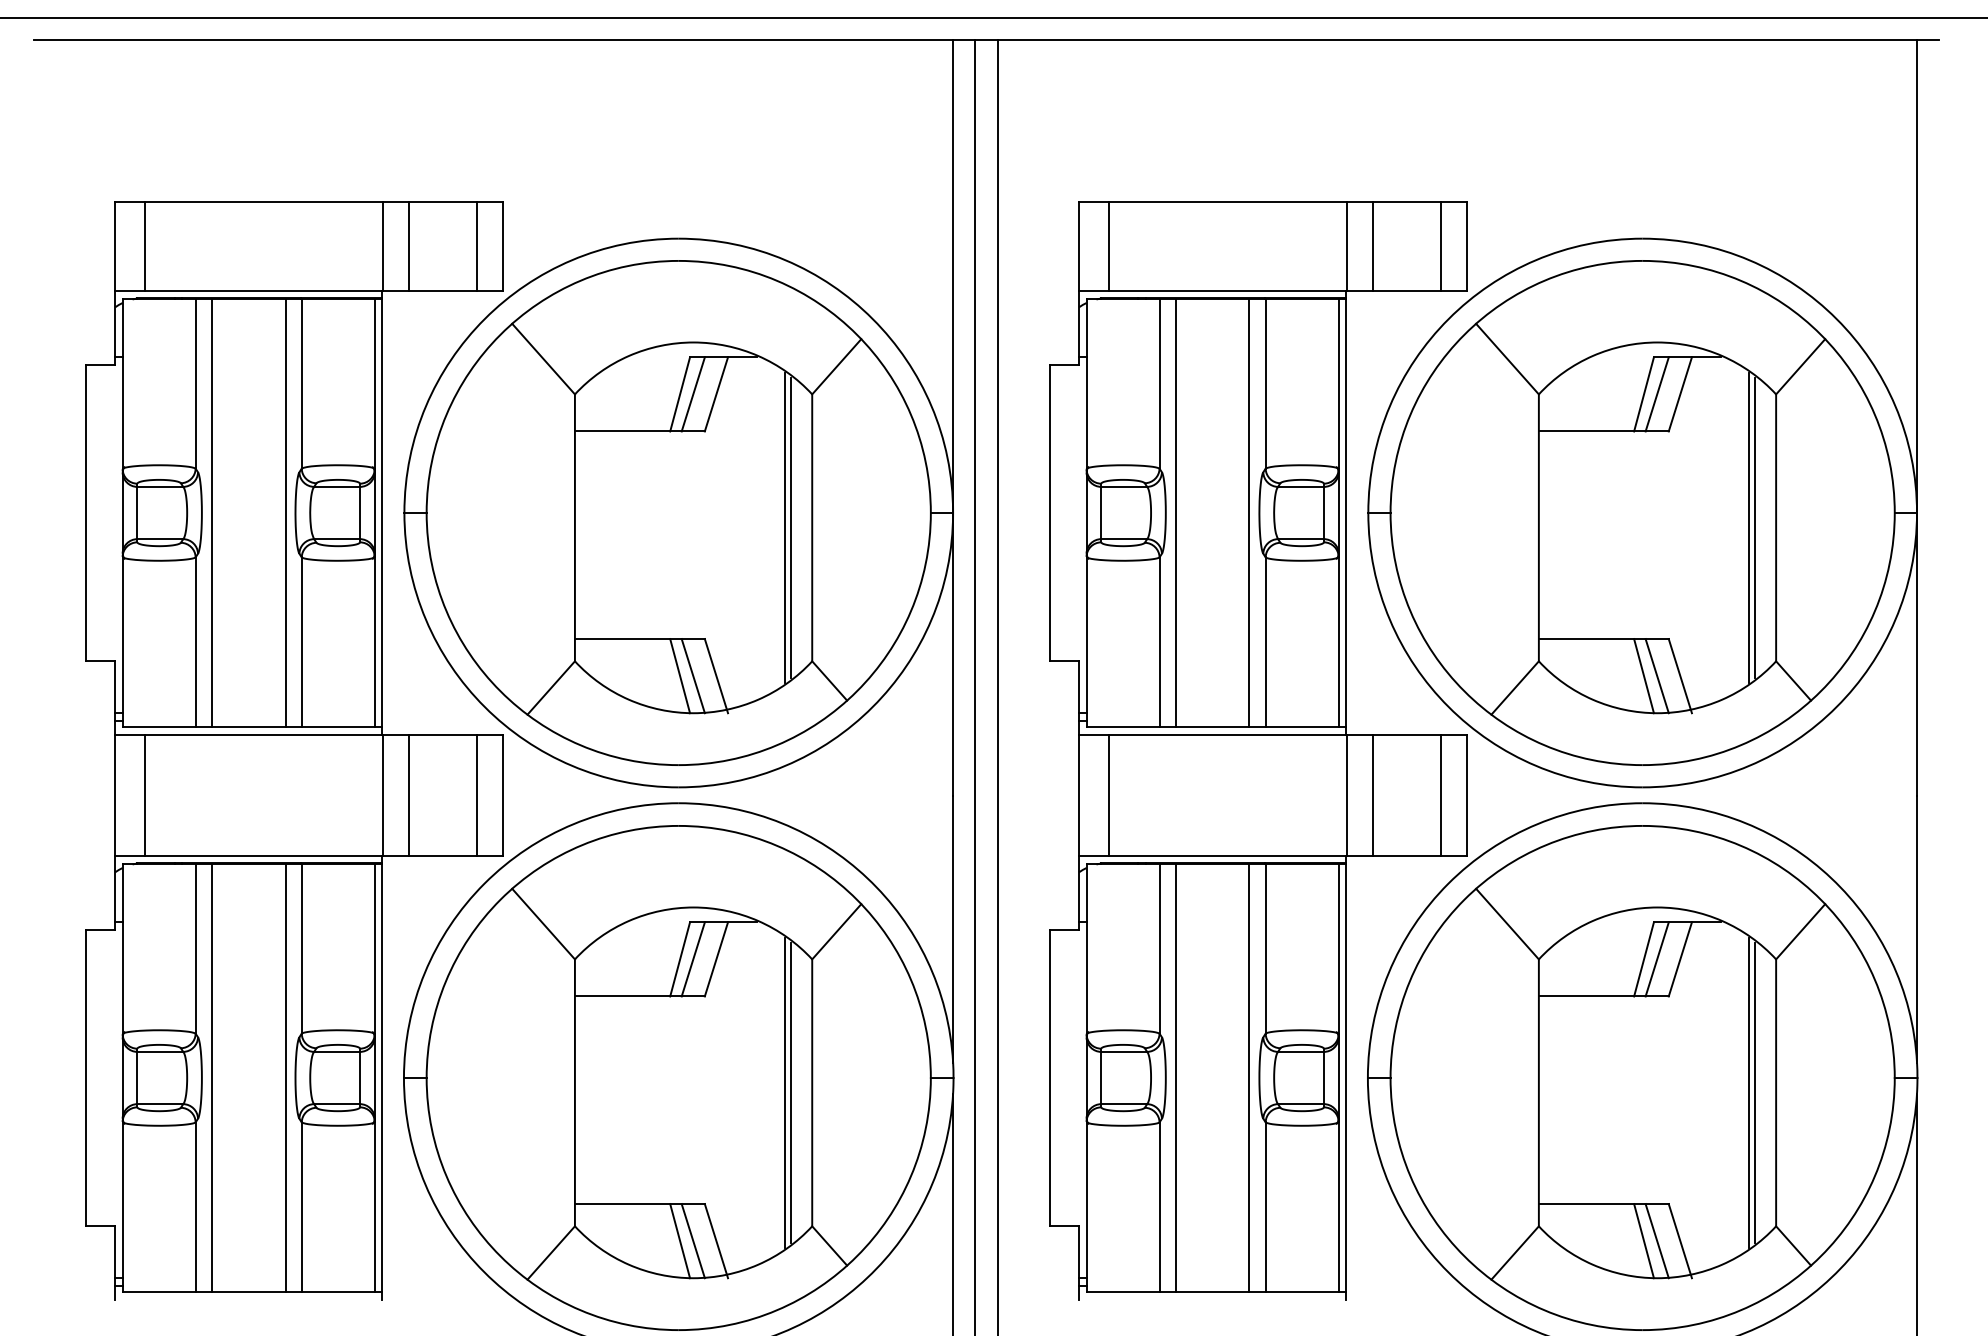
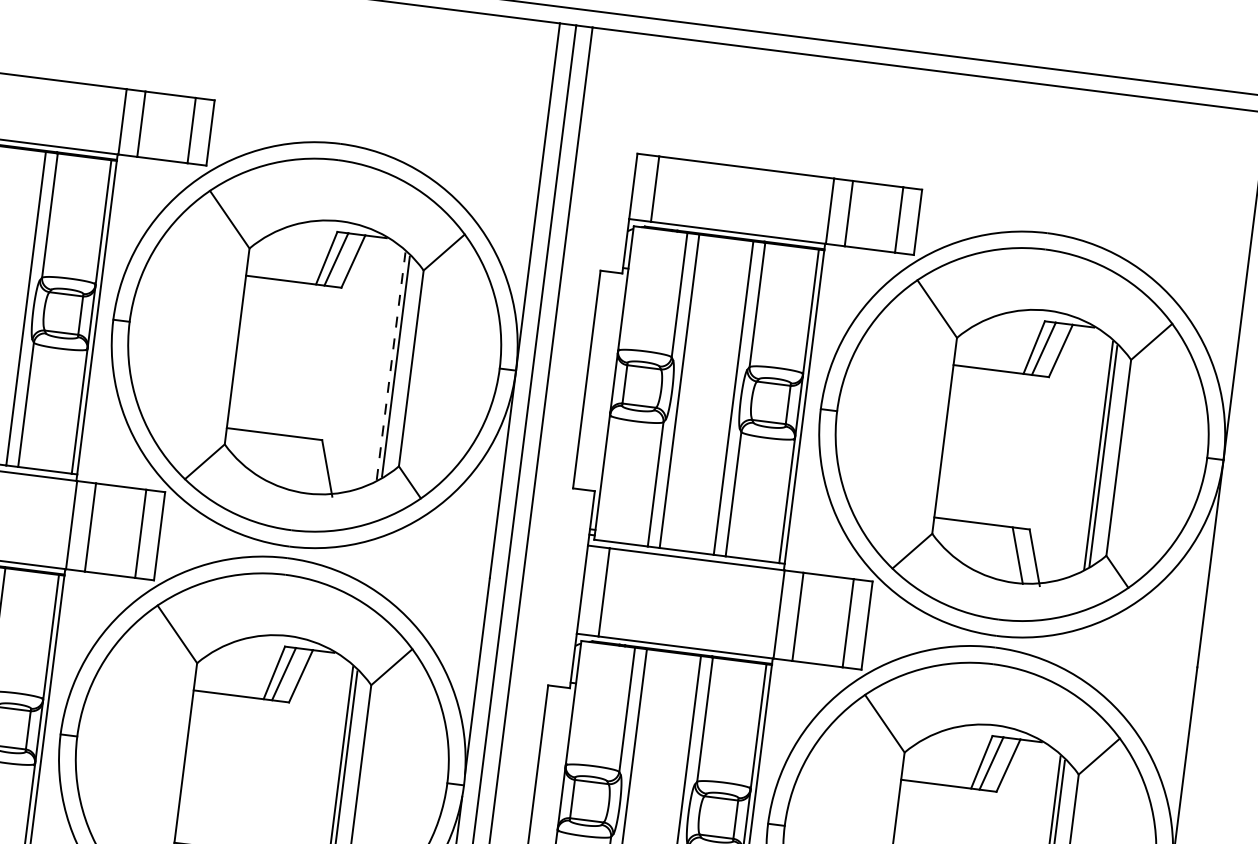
line: (784, 528) -> (390, 366), solid -> dashed
line: (680, 676) -> (300, 465), removed
line: (692, 676) -> (309, 466), removed
line: (1643, 676) -> (1007, 554), removed

